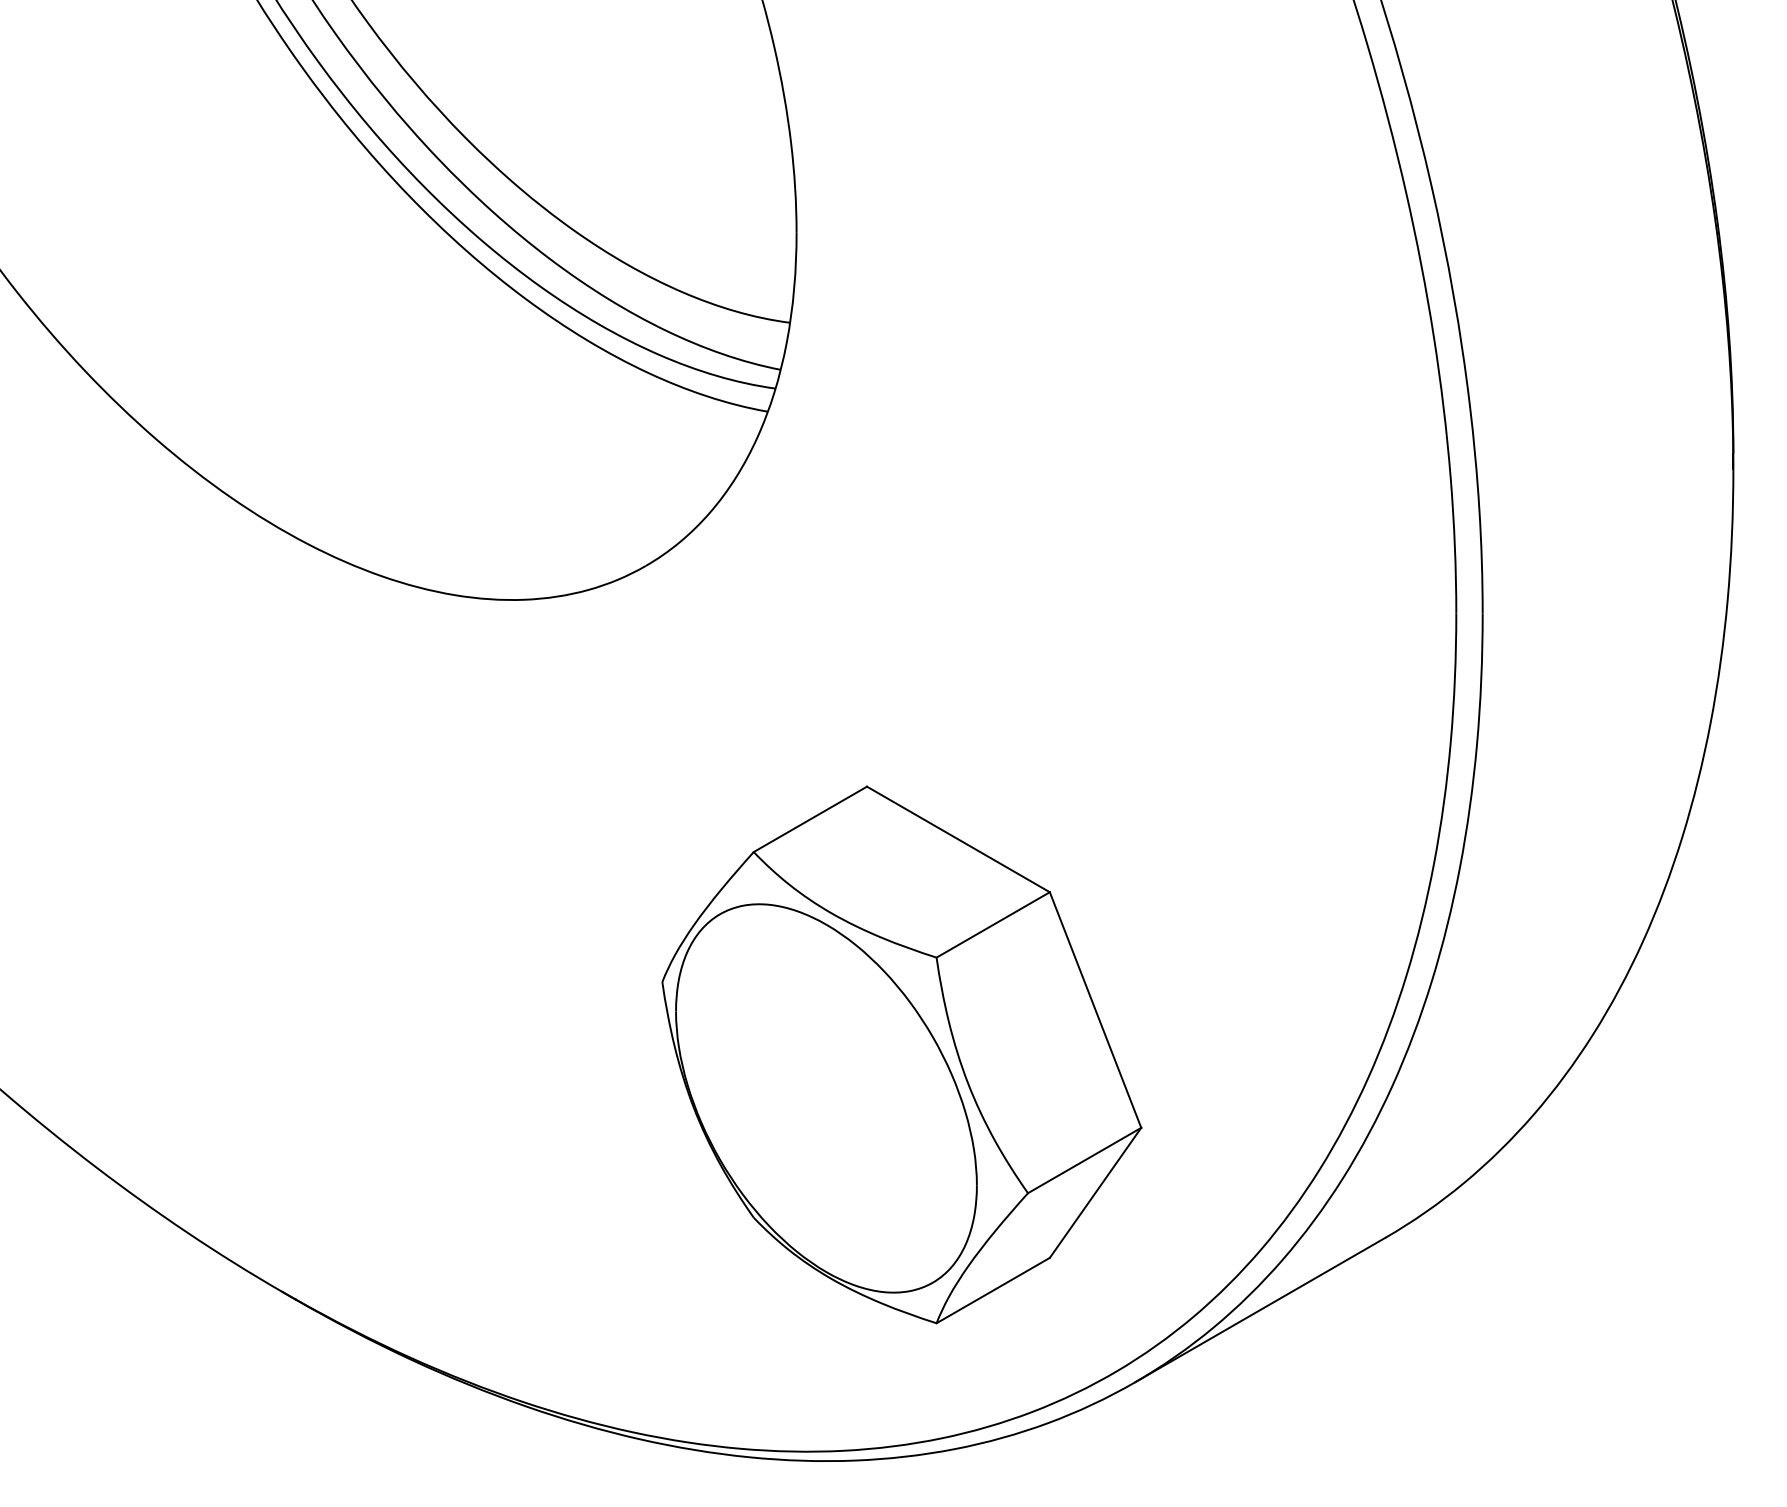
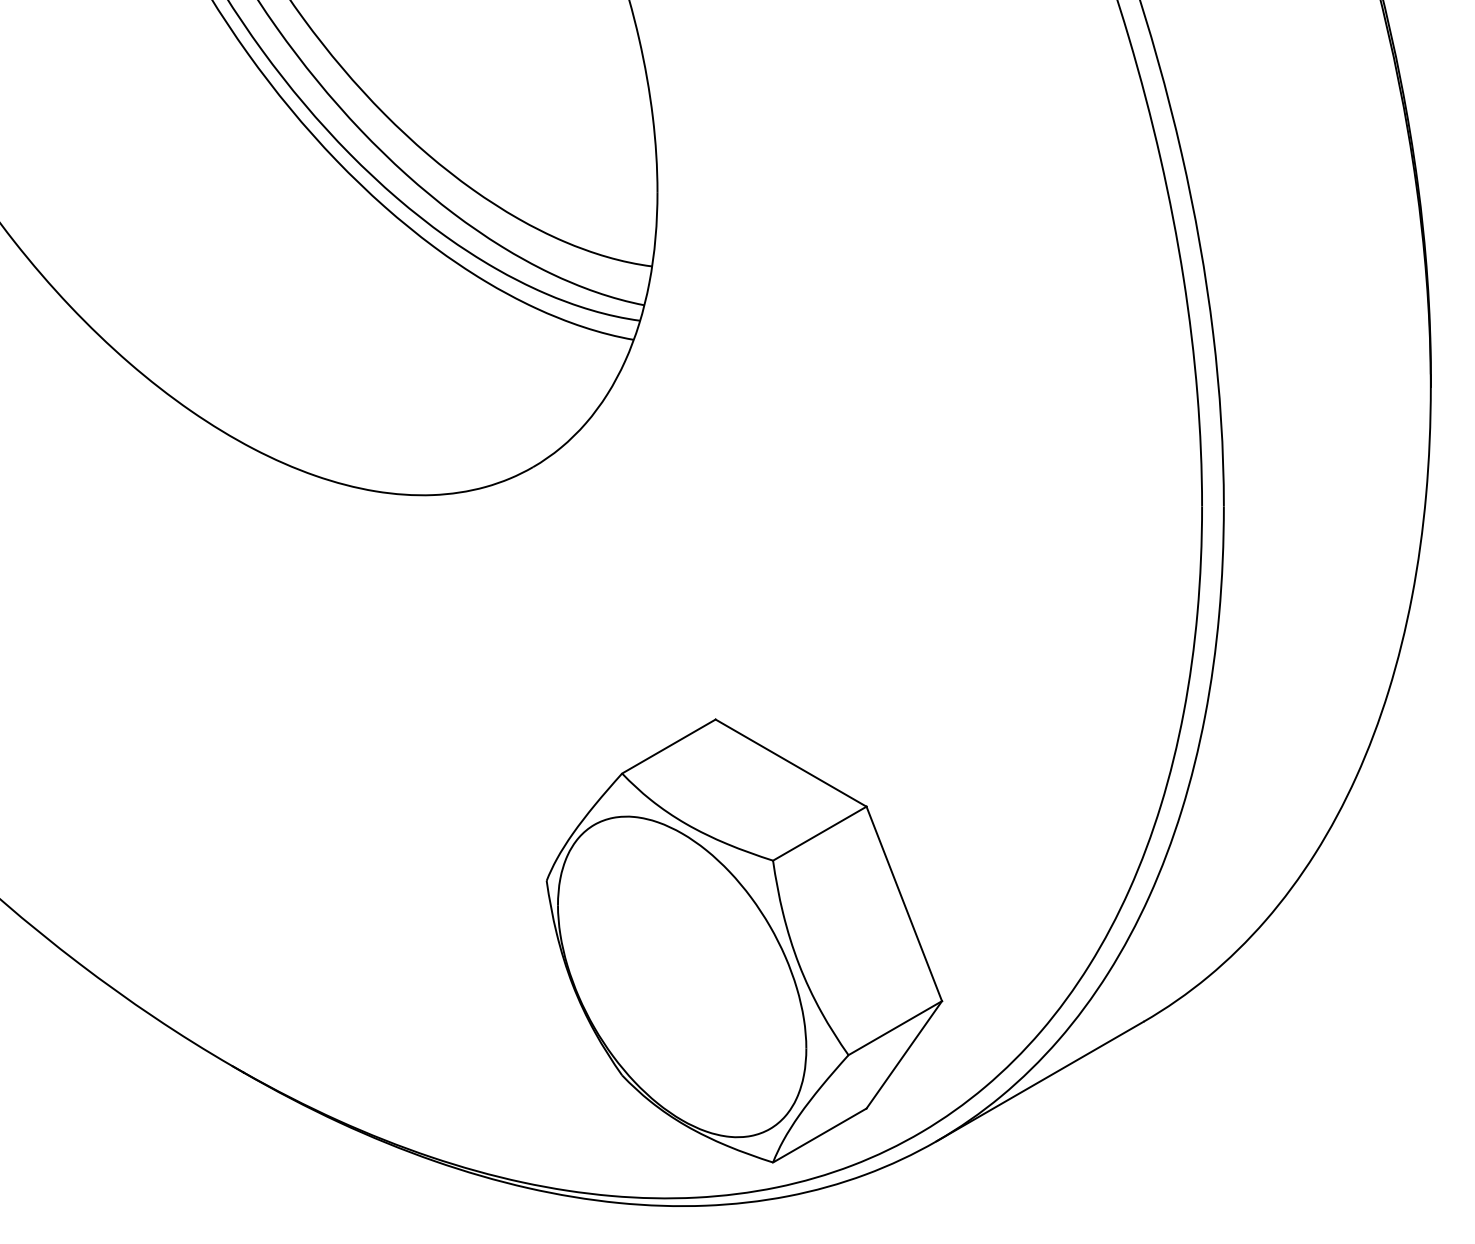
part: (901, 1054) -> (744, 940), moved

